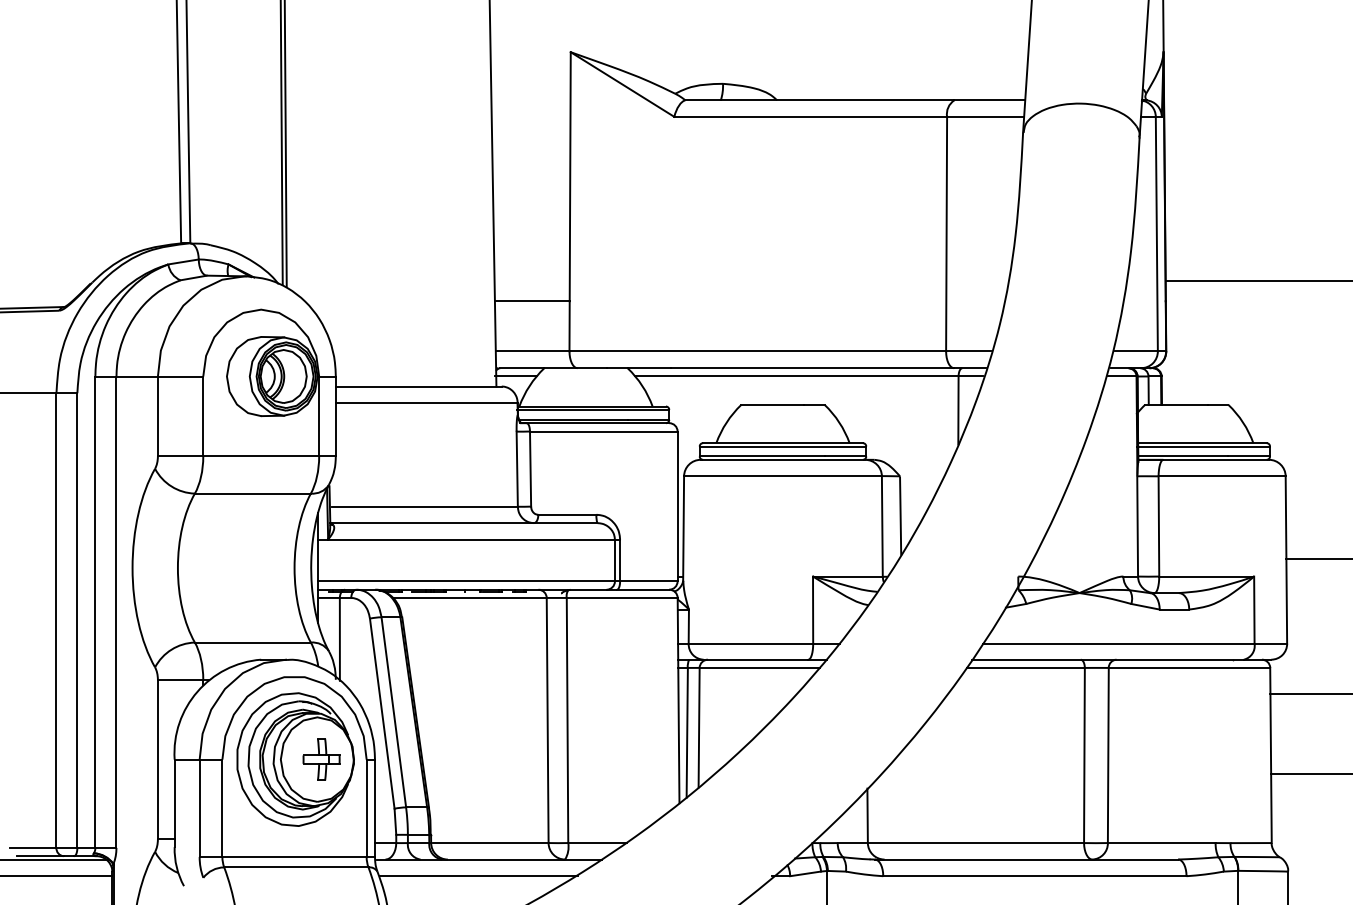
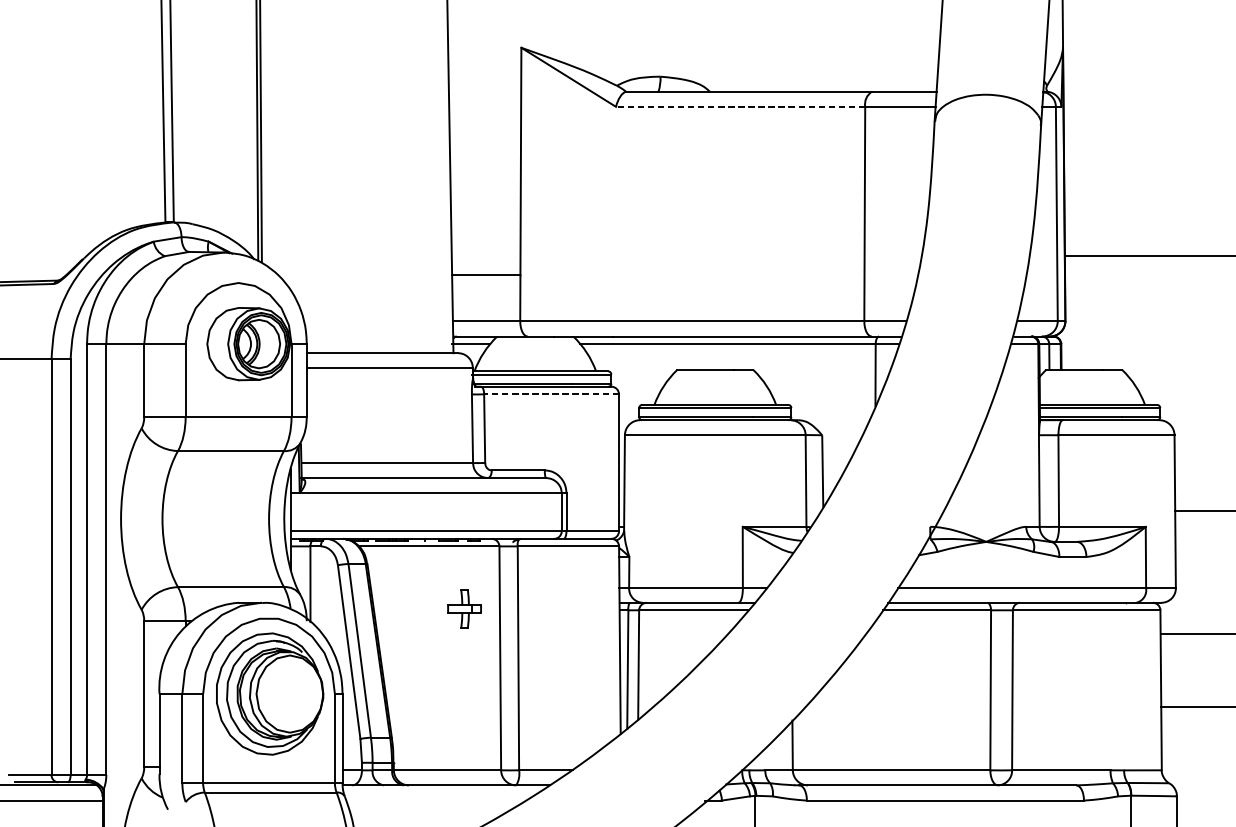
line: (810, 116) -> (740, 106), solid -> dashed
line: (603, 431) -> (551, 394), solid -> dashed
part: (321, 759) -> (464, 609), moved
line: (478, 876) -> (437, 800), removed

